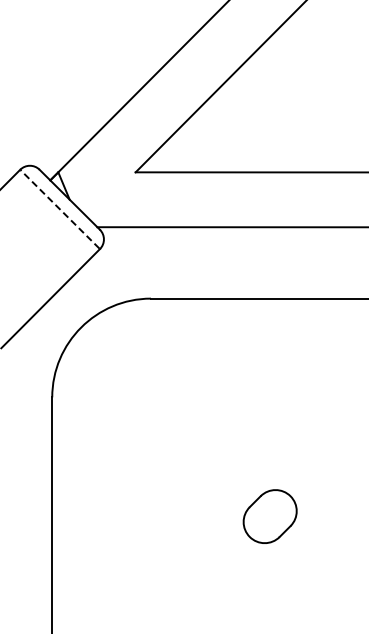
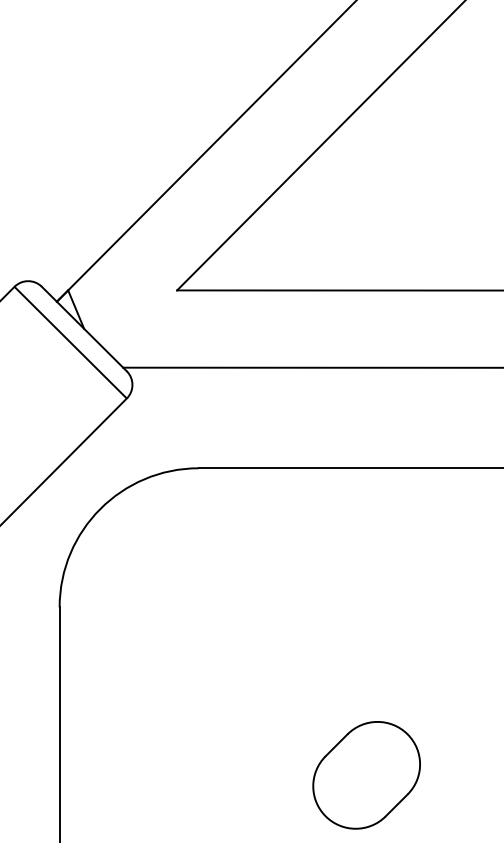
line: (60, 209) -> (71, 342), dashed -> solid
part: (269, 516) -> (365, 775), size x1.43

